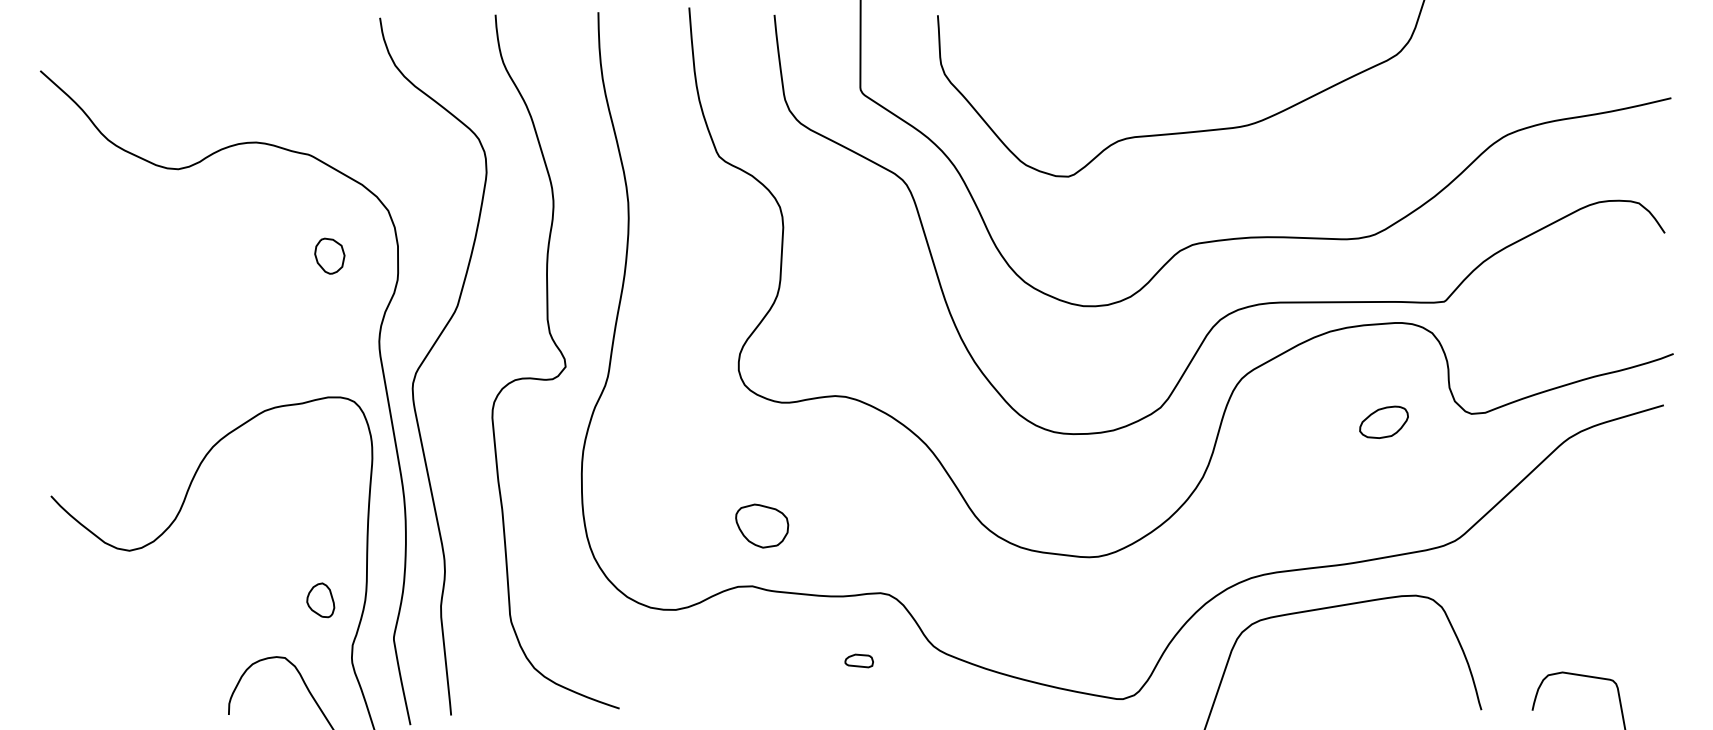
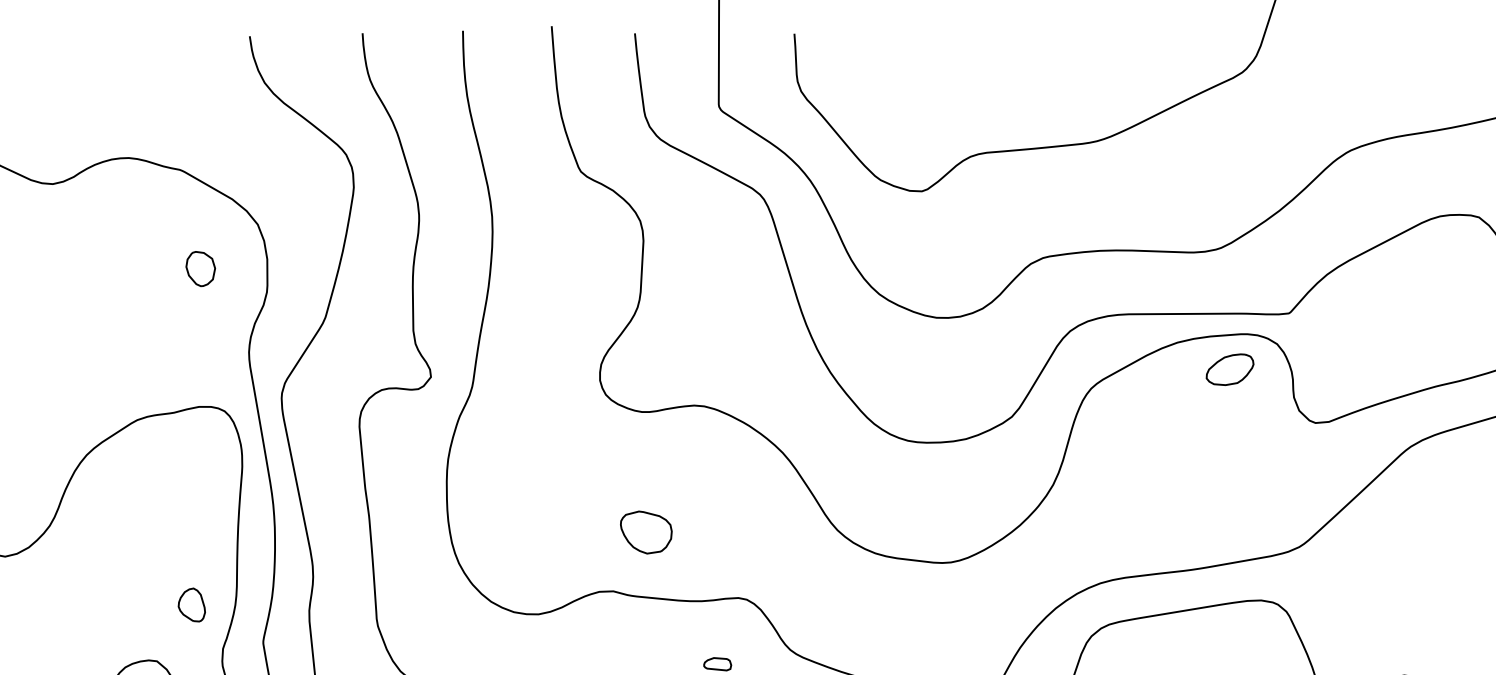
part: (1383, 421) -> (1229, 368), moved
part: (762, 525) -> (646, 531), moved

